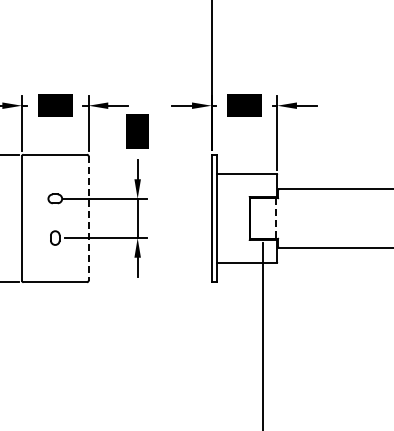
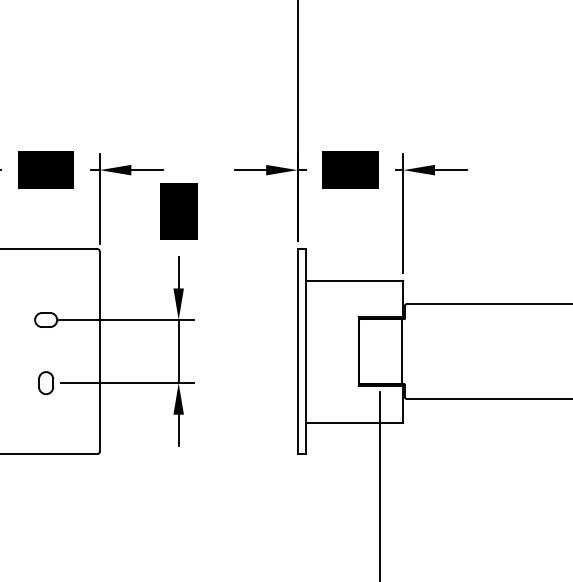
line: (88, 218) -> (99, 351), dashed -> solid
line: (276, 218) -> (402, 351), dashed -> solid

